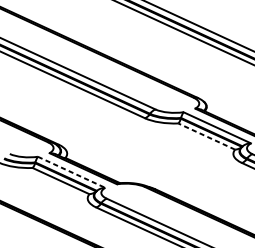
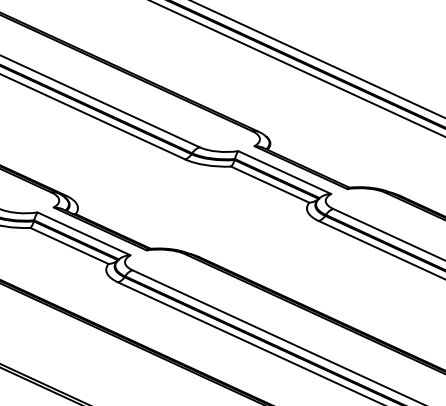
line: (206, 136) -> (269, 184), dashed -> solid
line: (71, 172) -> (84, 234), dashed -> solid

